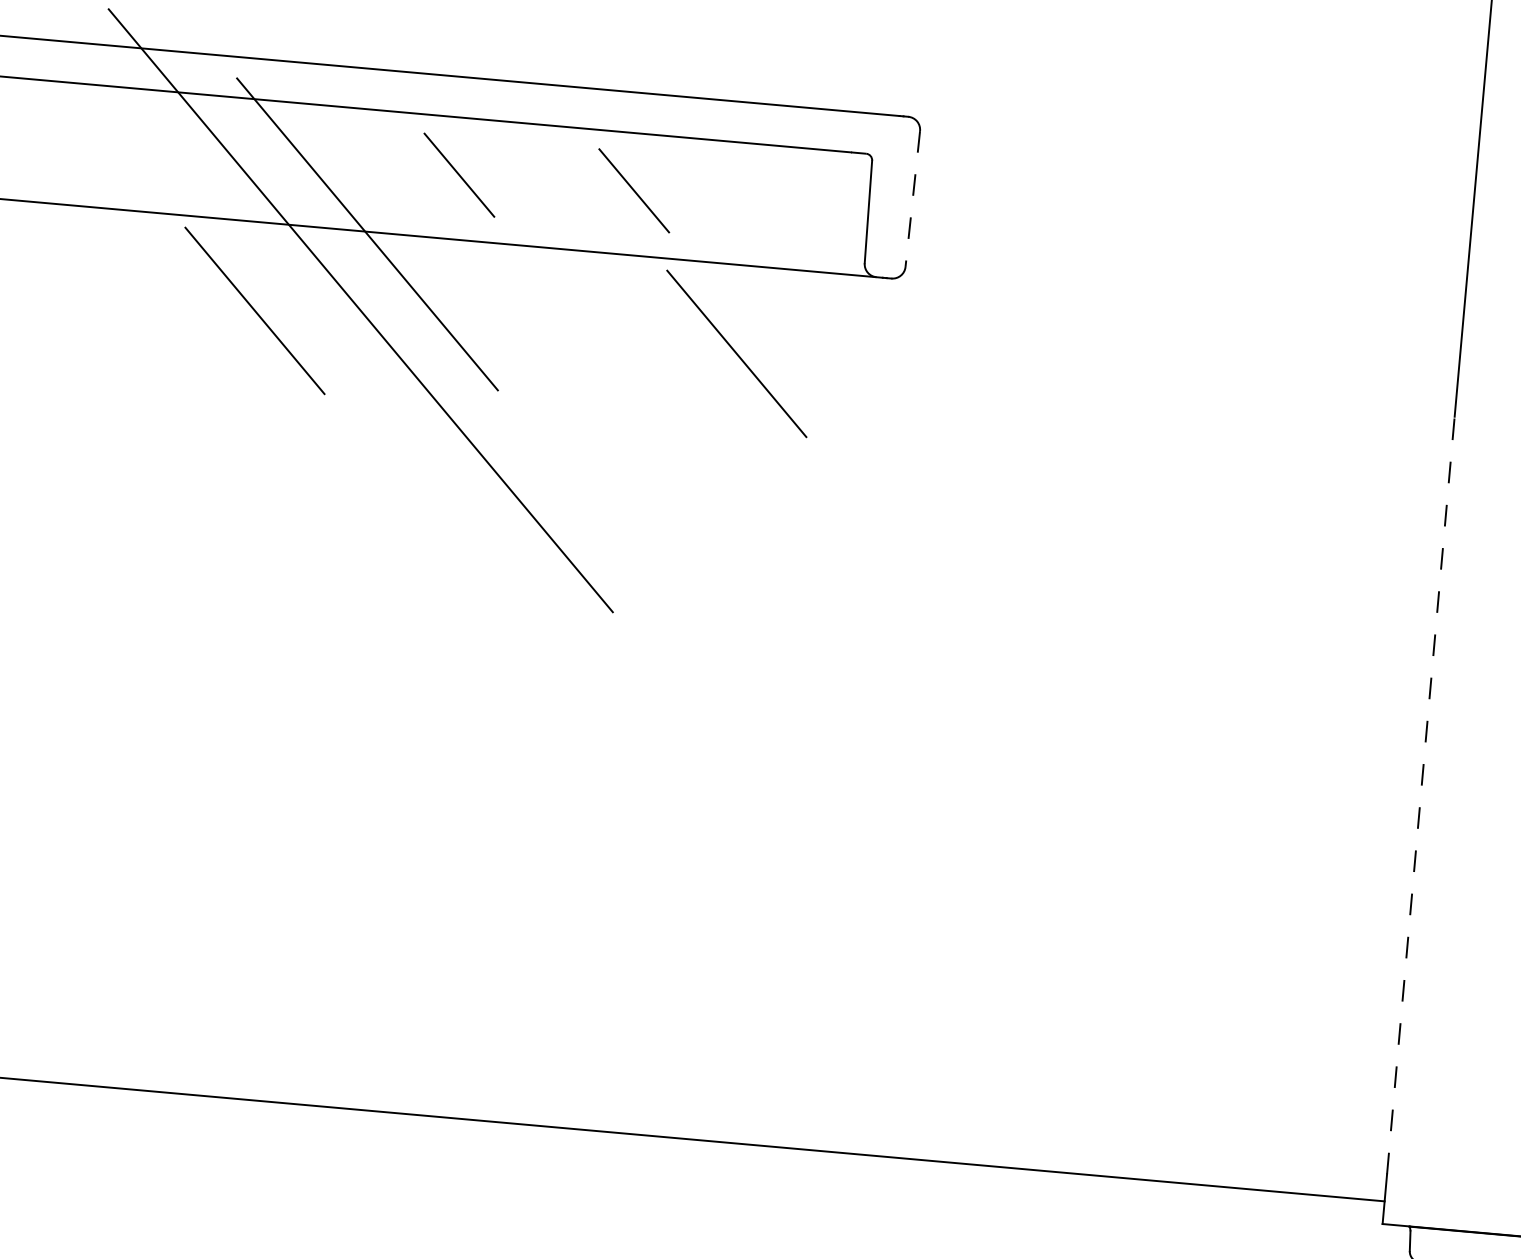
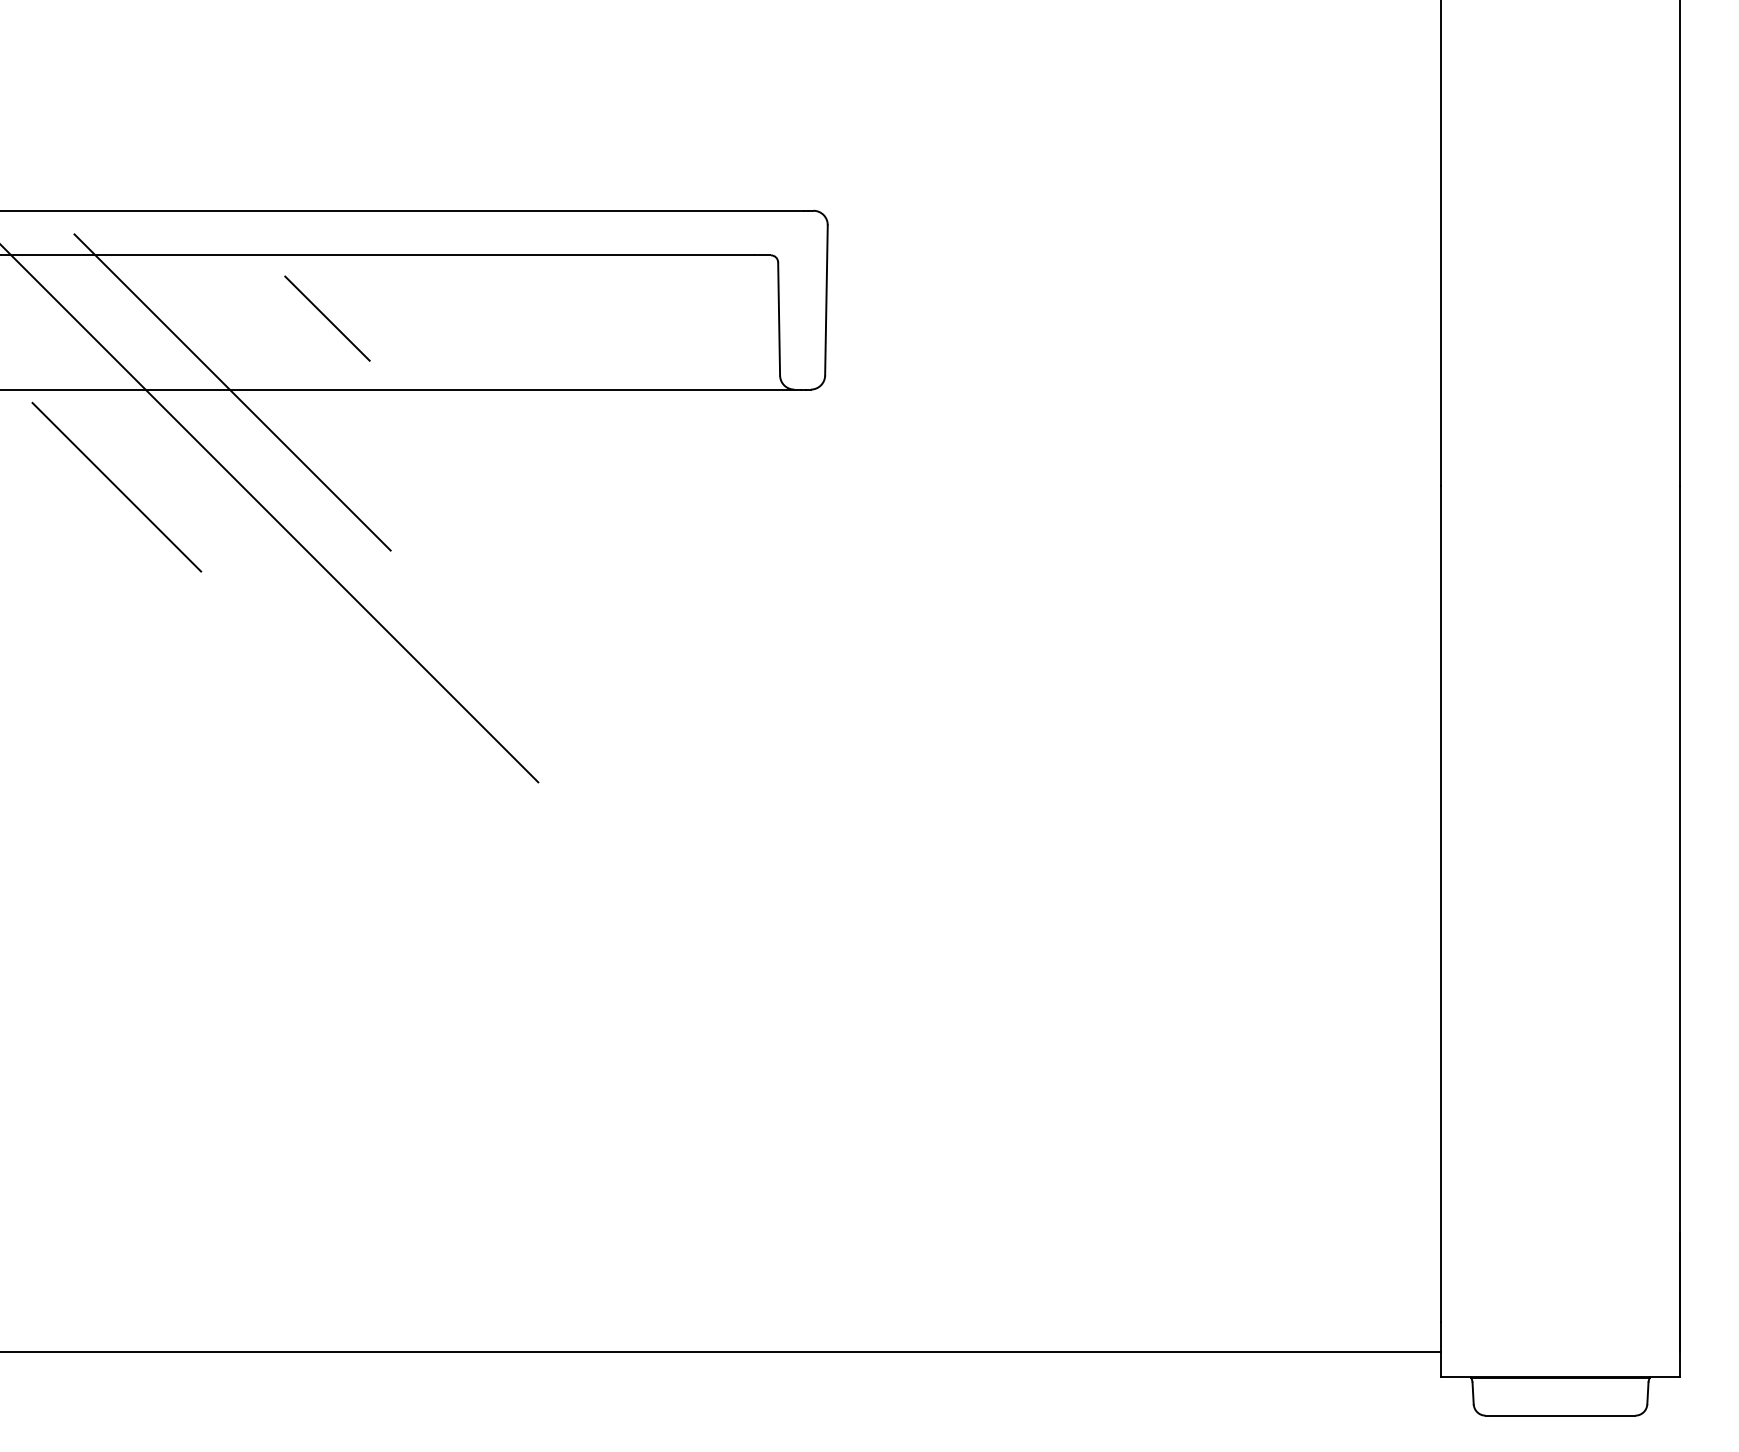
line: (634, 190) -> (520, 318), removed
line: (912, 199) -> (826, 300), dashed -> solid
line: (736, 353) -> (648, 486), removed
line: (1421, 794) -> (1441, 903), dashed -> solid

